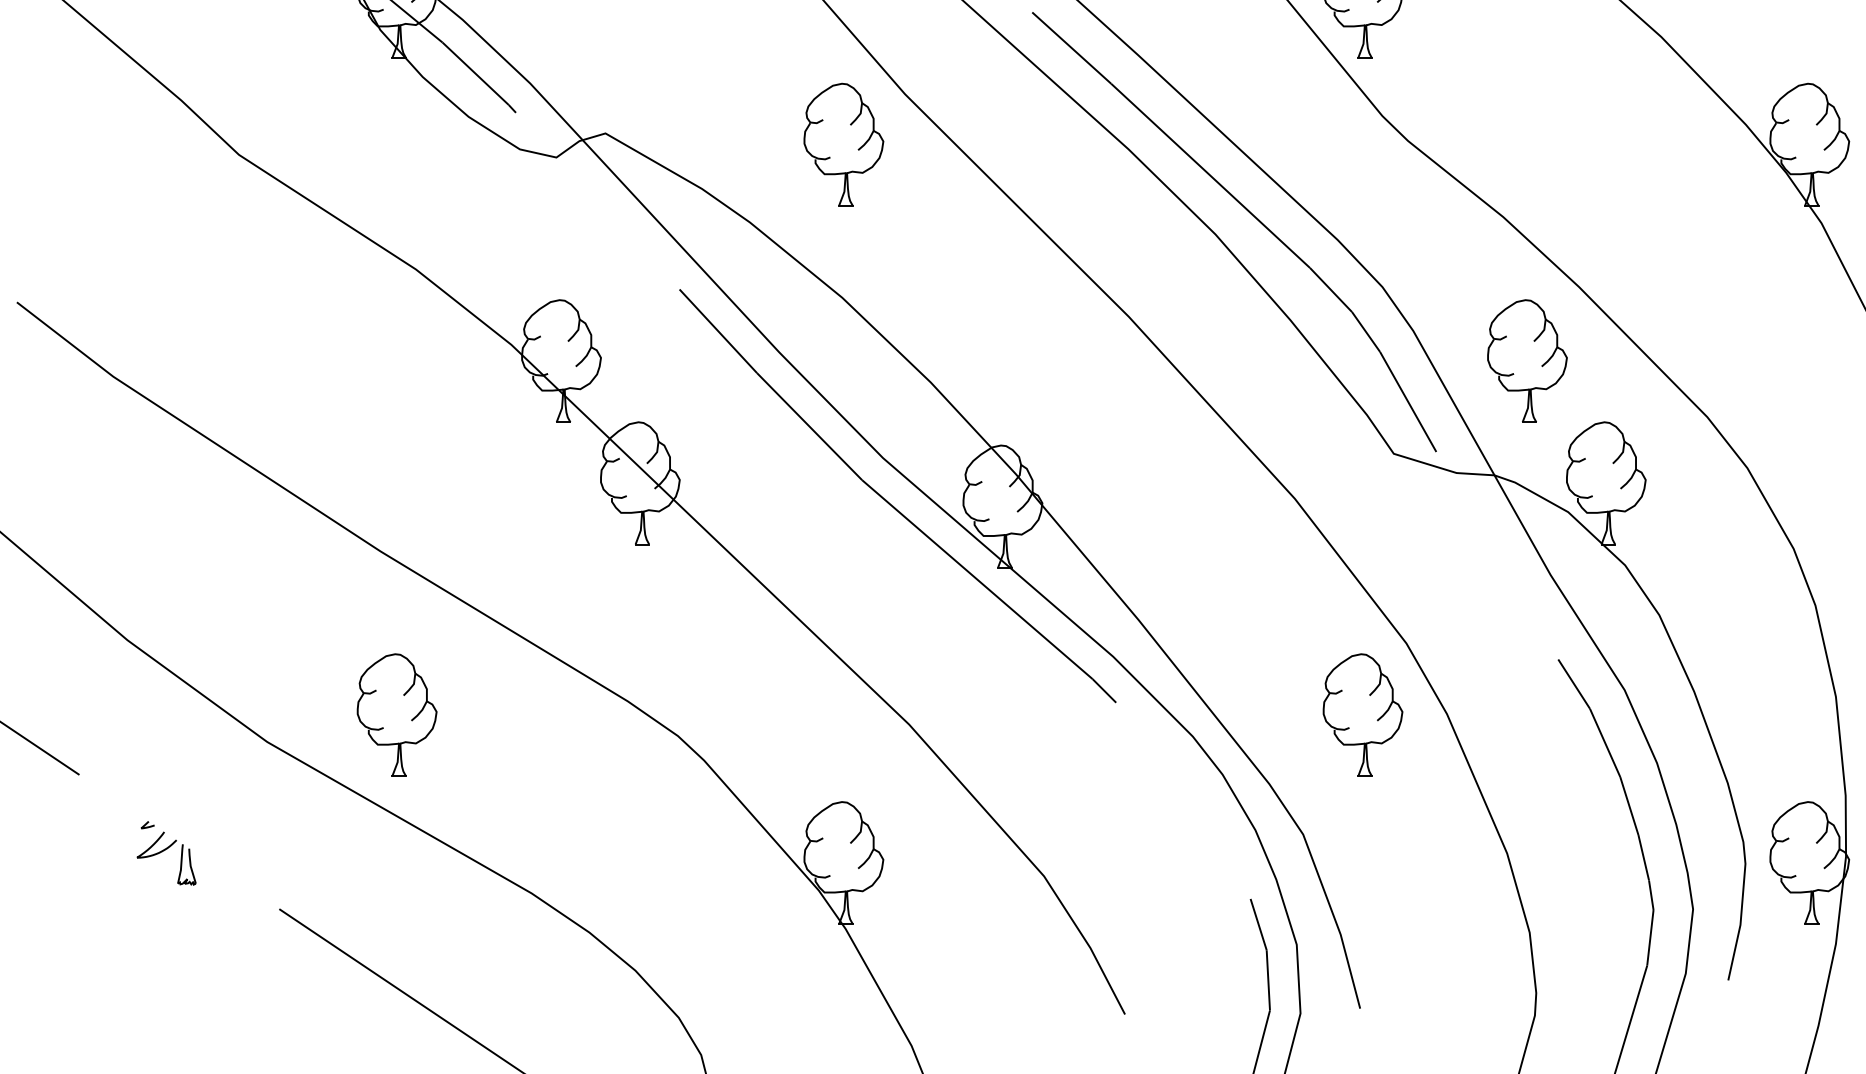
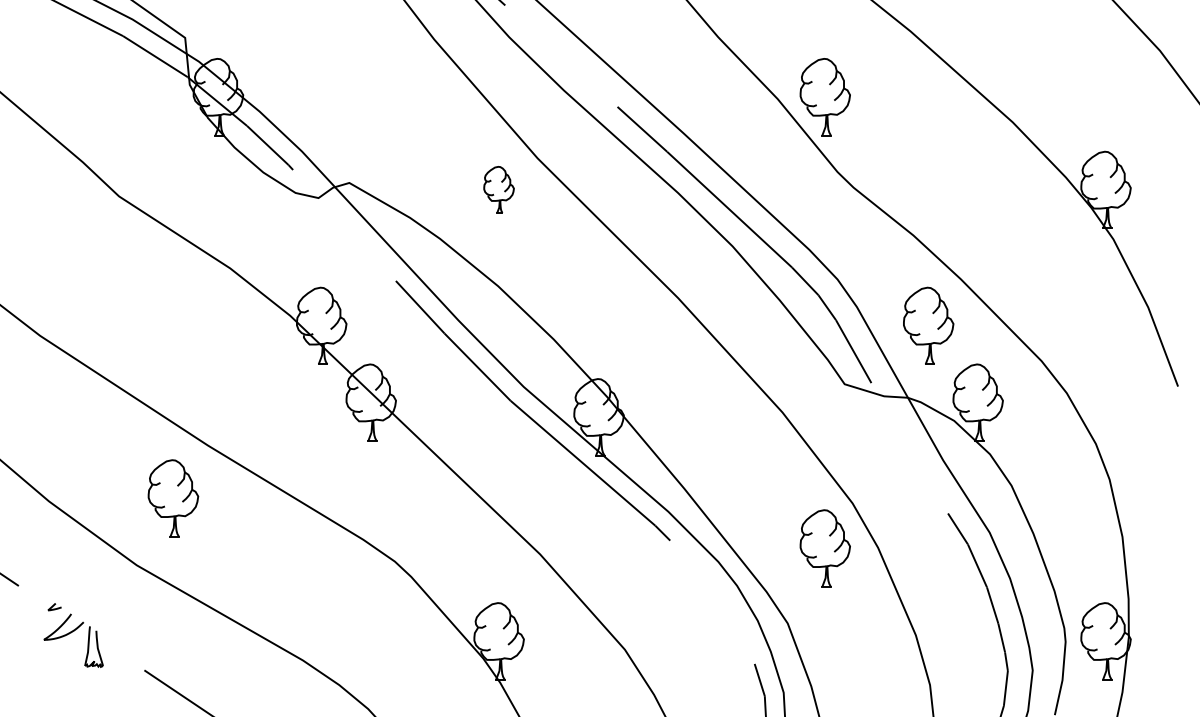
part: (842, 143) -> (498, 189), size x0.6
part: (397, 715) -> (173, 498), moved
part: (166, 852) -> (73, 634), size x1.6

